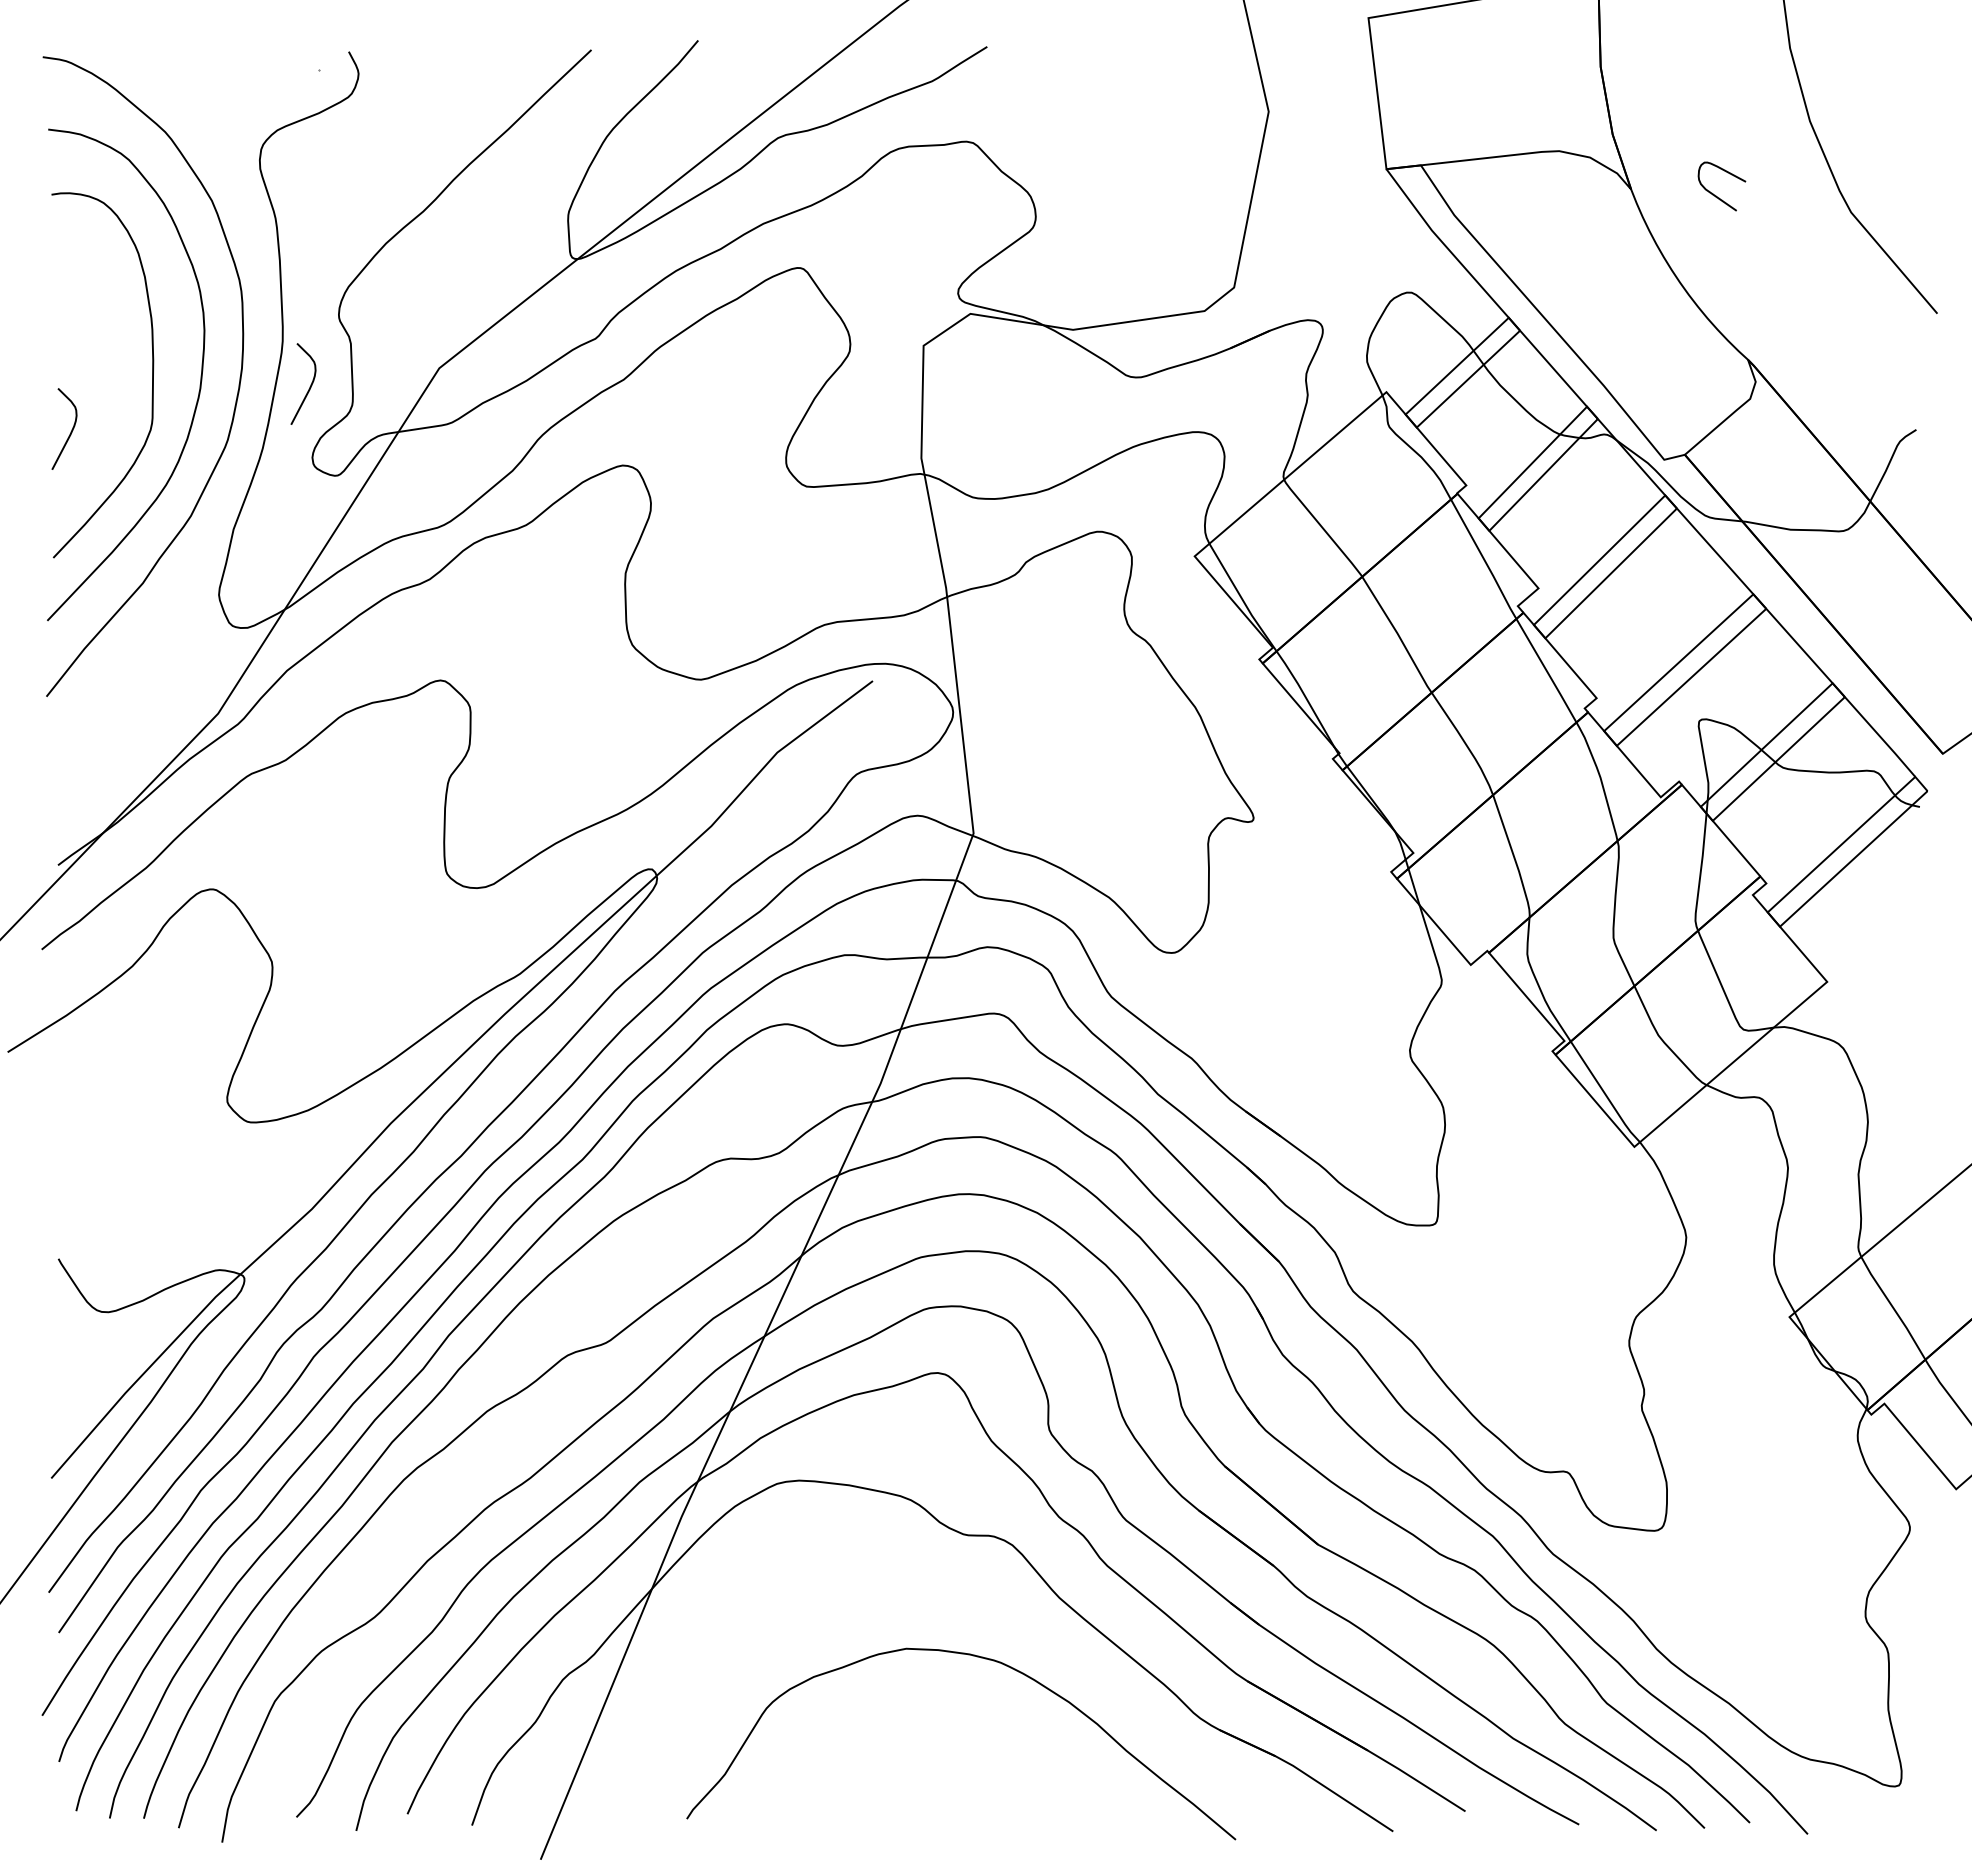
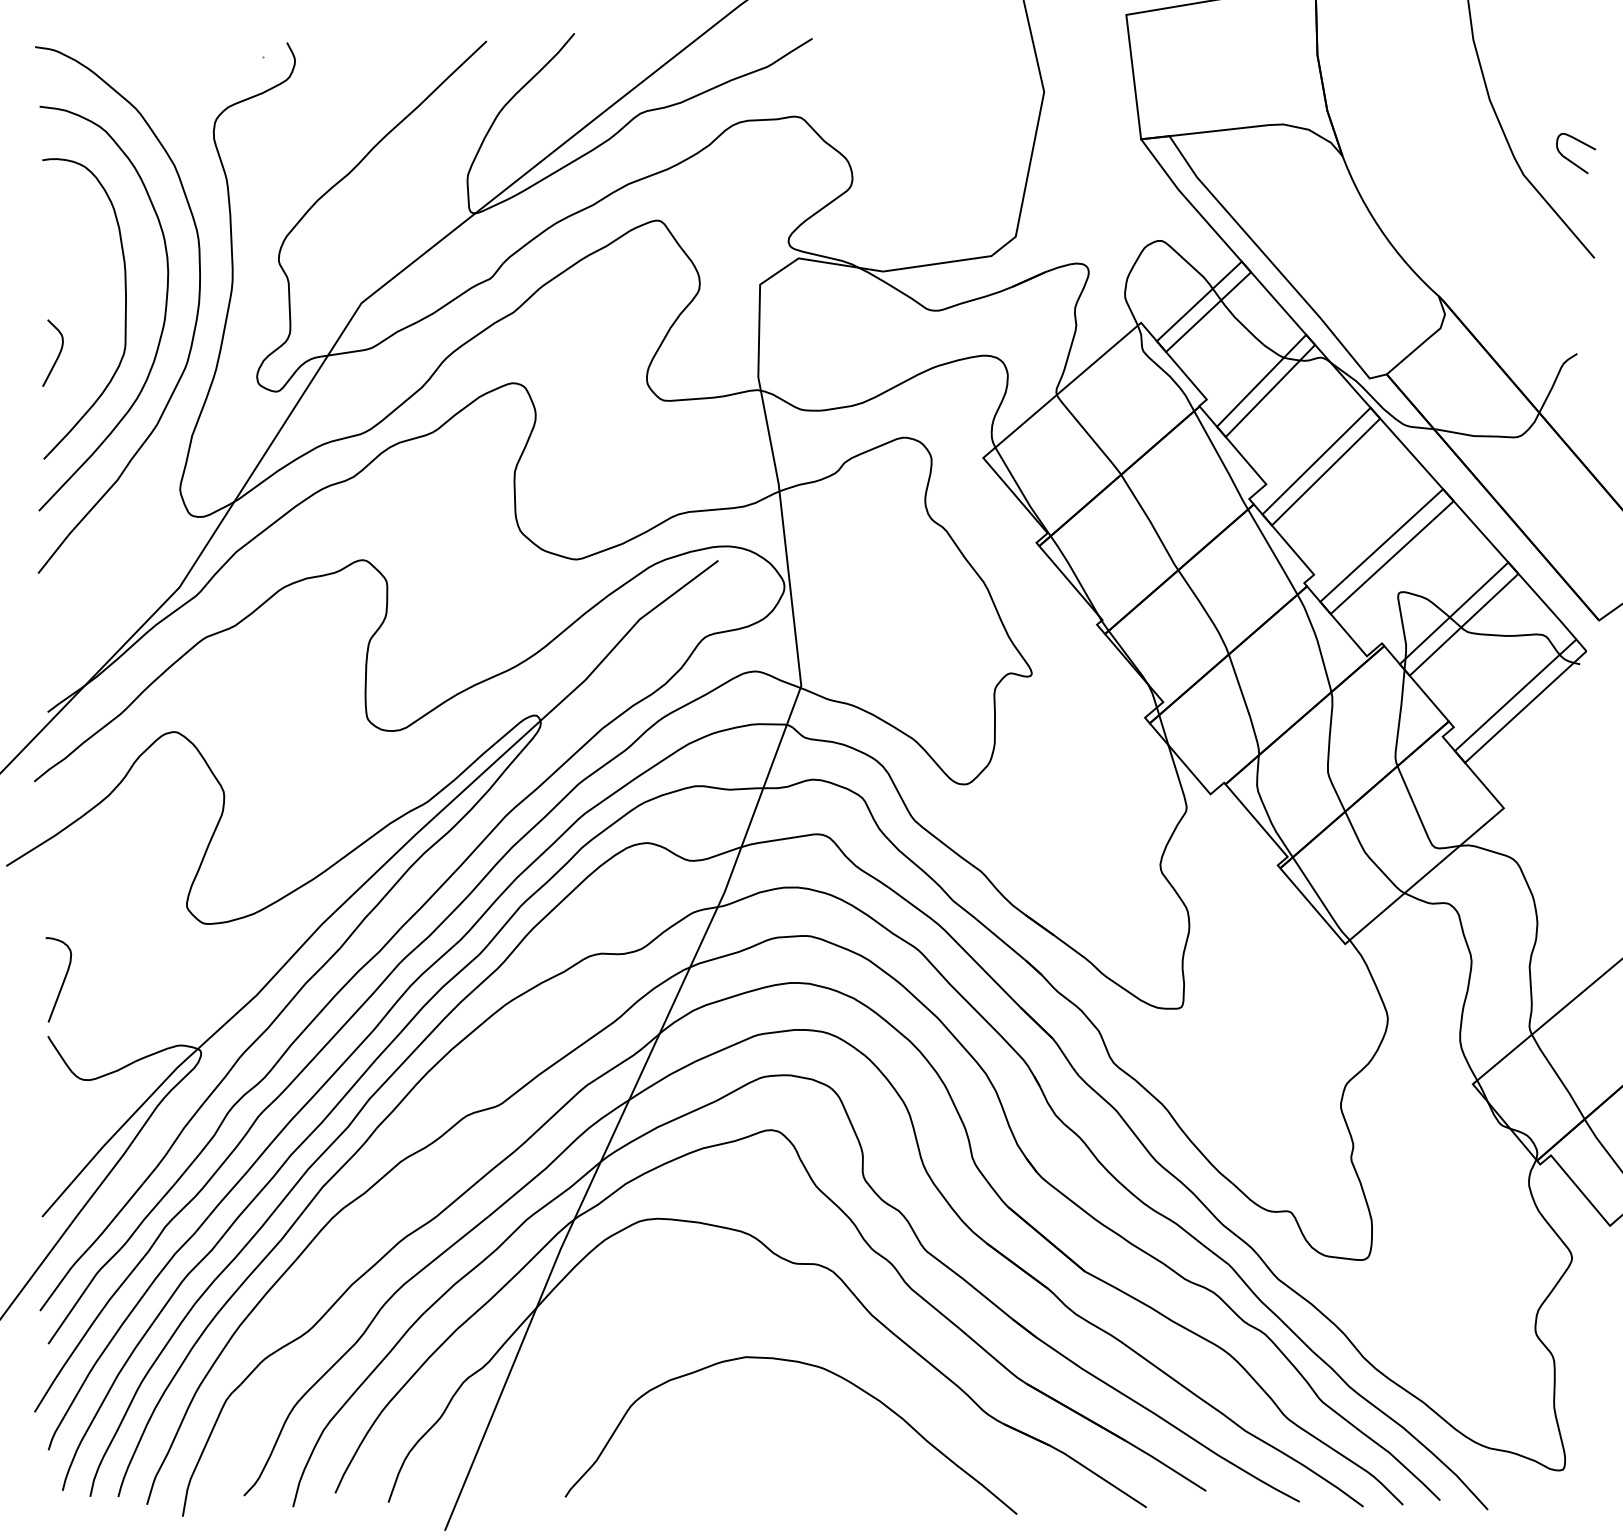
curve: (1716, 195) -> (1571, 160), moved
curve: (309, 386) -> (254, 318), removed
curve: (76, 1192) -> (62, 981), added

